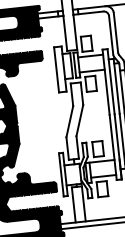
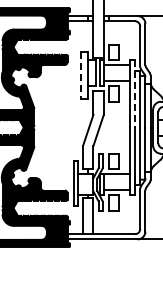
line: (56, 70) -> (80, 76), solid -> dashed
line: (111, 81) -> (135, 93), solid -> dashed

